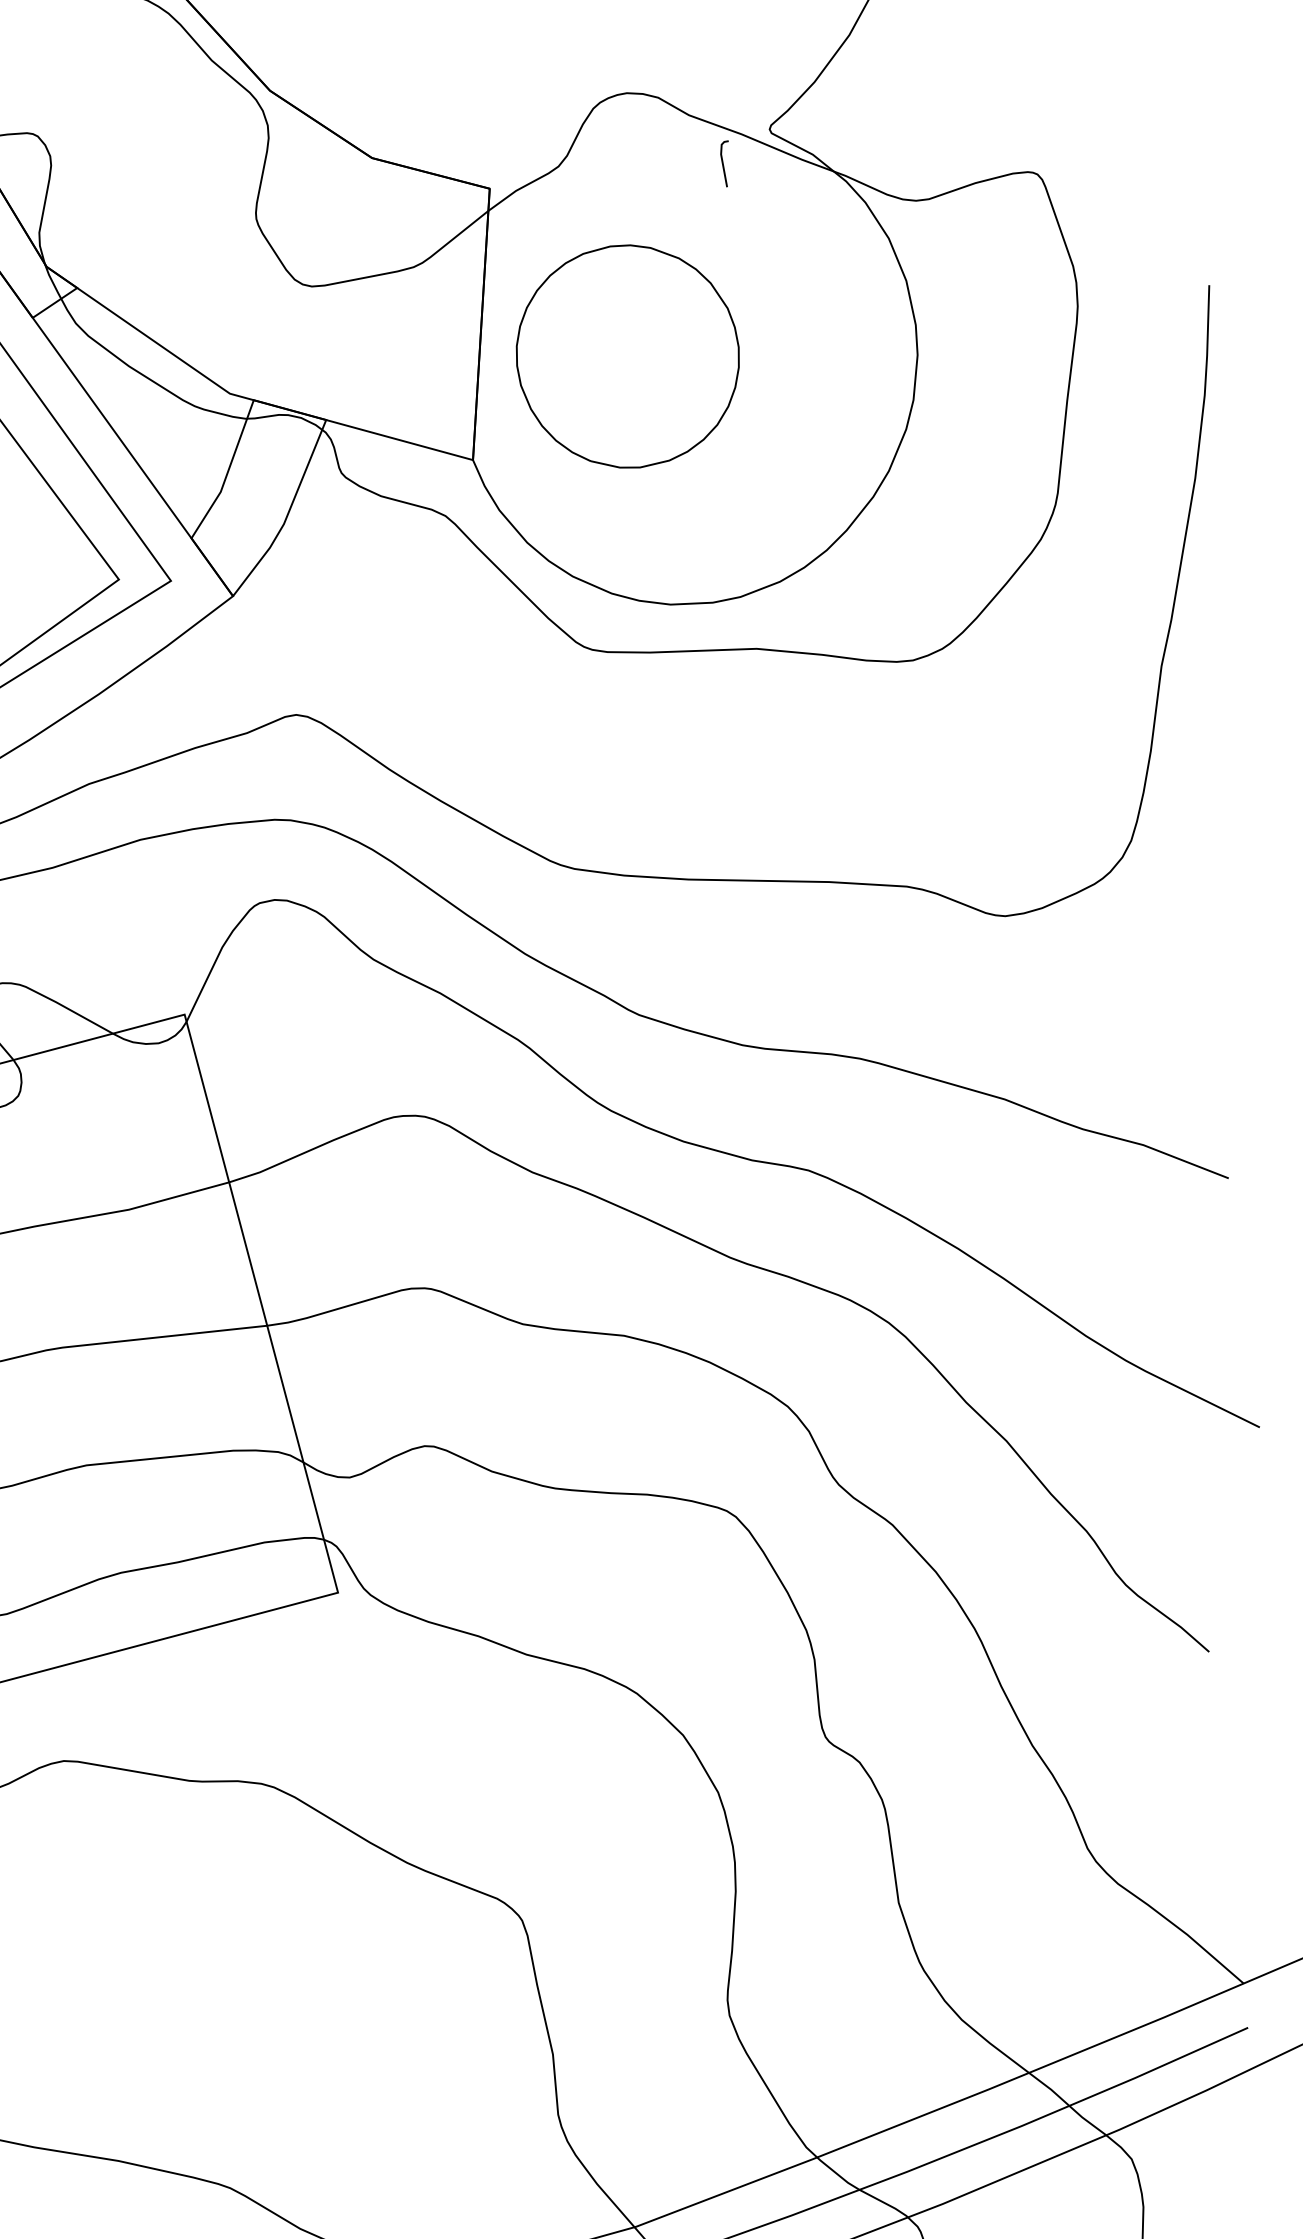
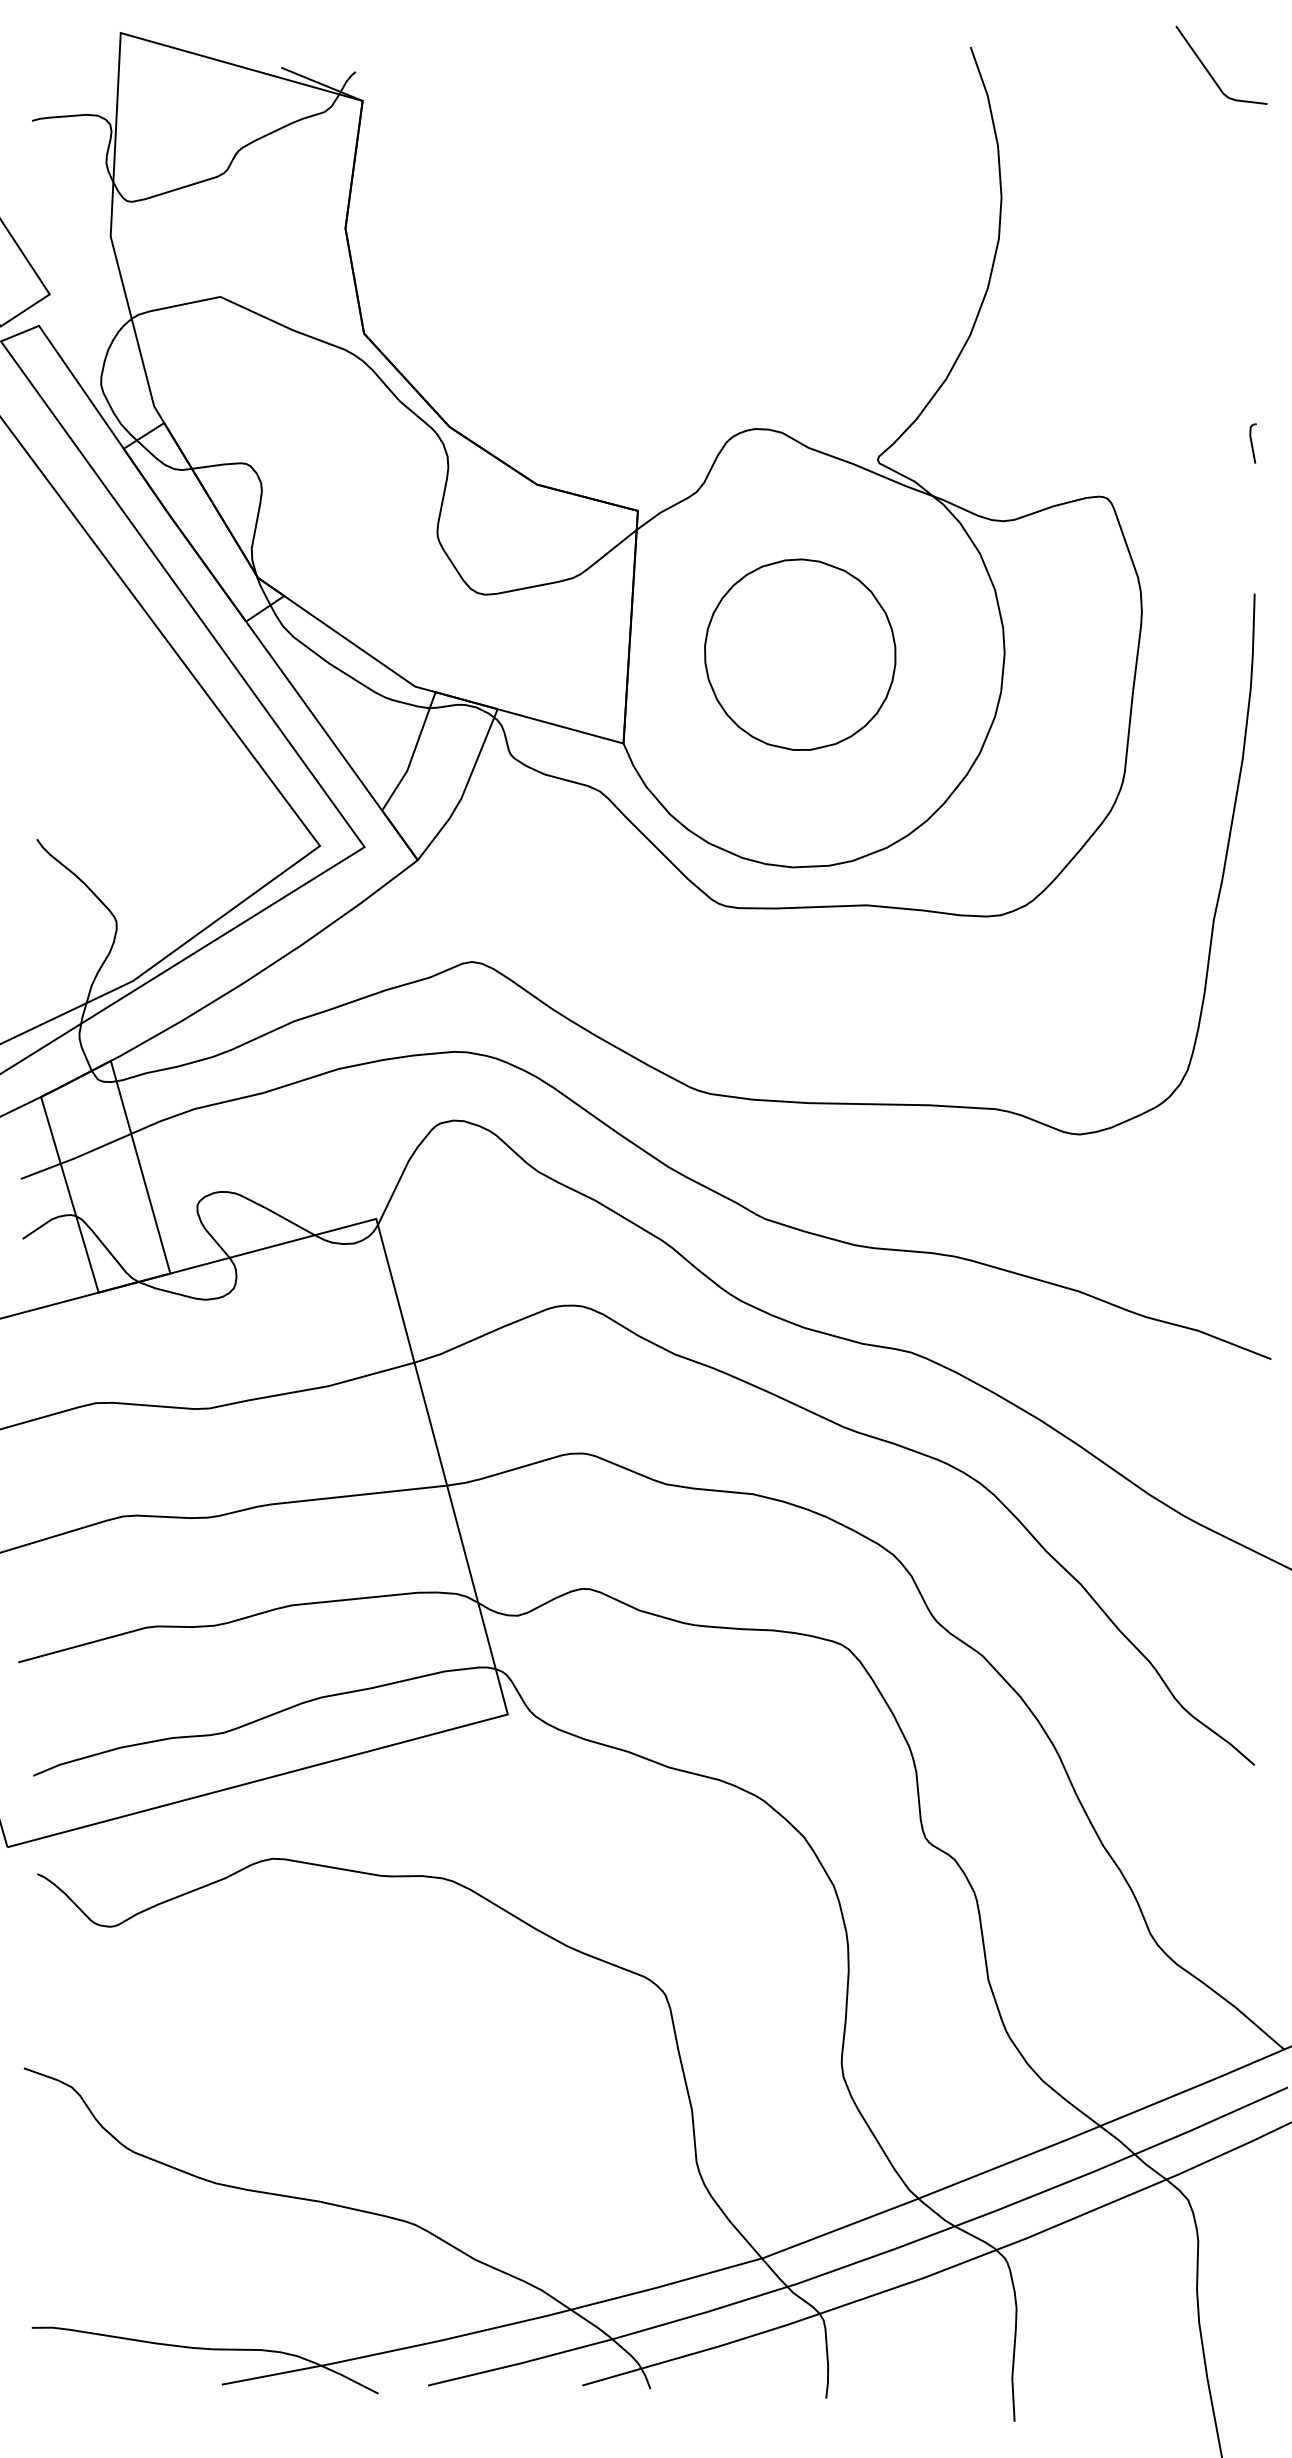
line: (723, 163) -> (1252, 443), moved
part: (628, 356) -> (800, 654), moved

